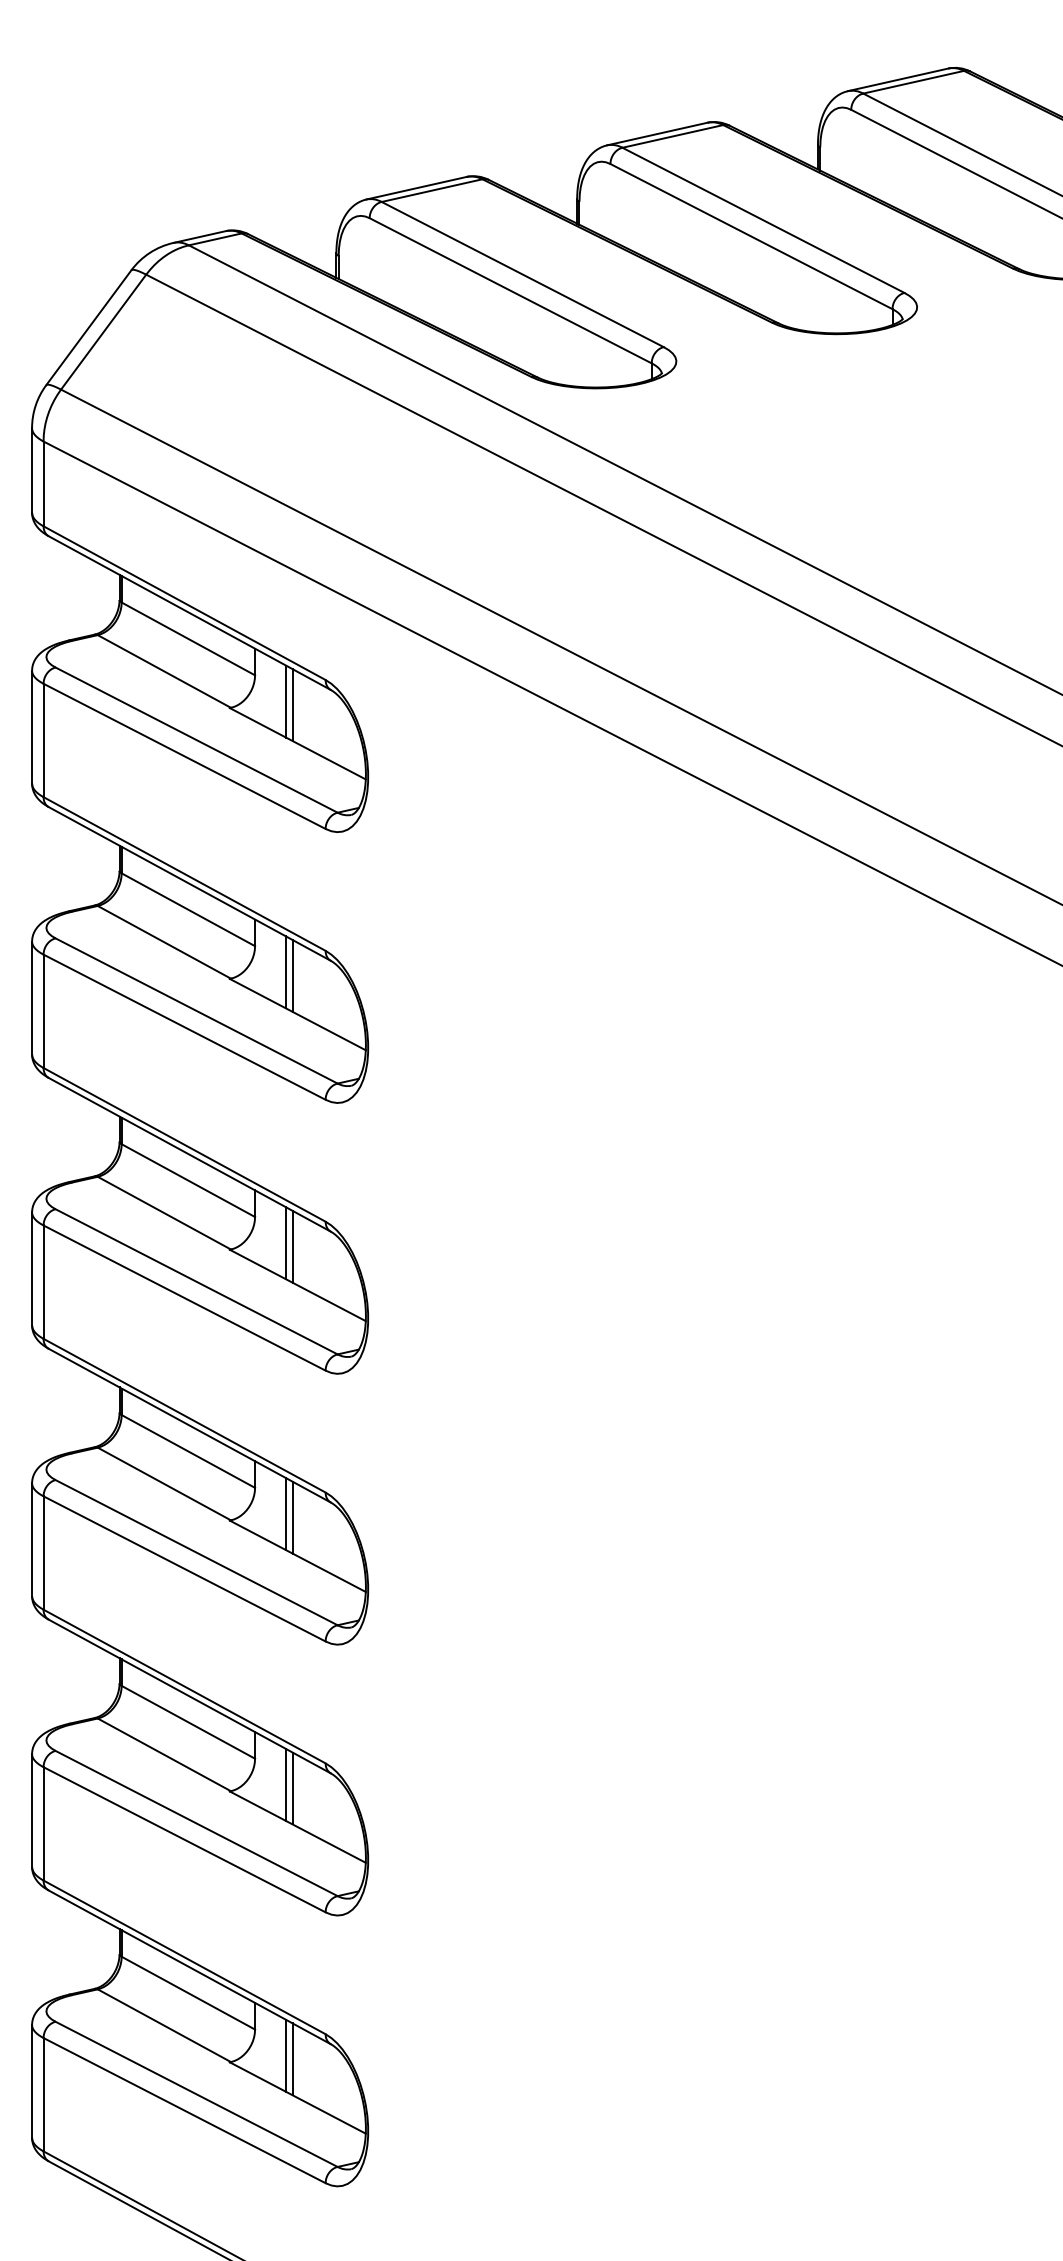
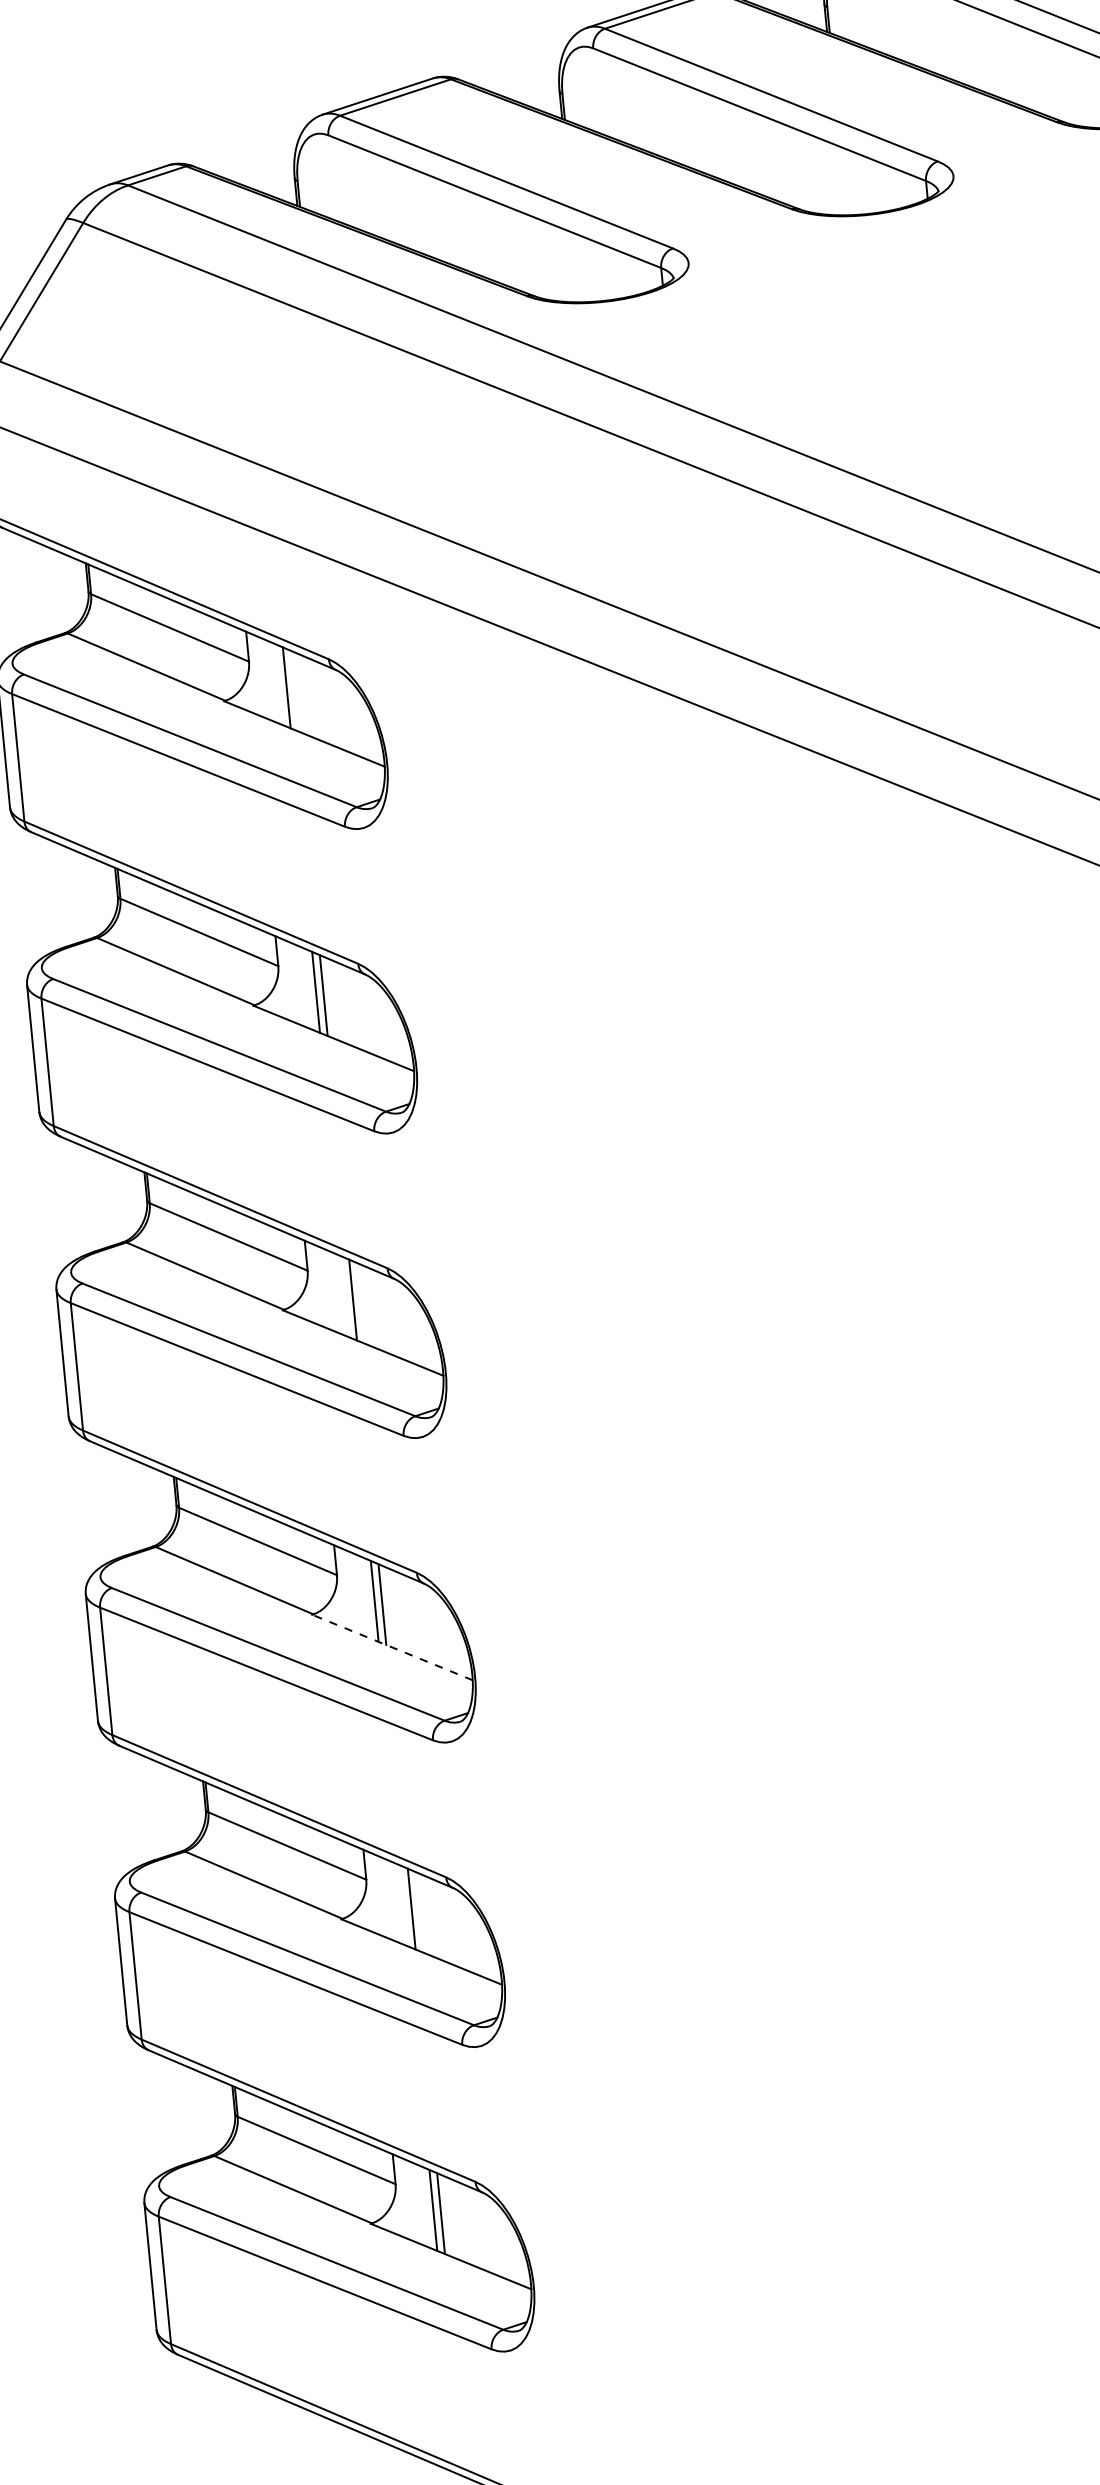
line: (292, 705) -> (294, 691), removed
line: (286, 1243) -> (345, 1297), removed
line: (297, 1556) -> (392, 1647), solid -> dashed
line: (286, 1785) -> (404, 1906), removed

